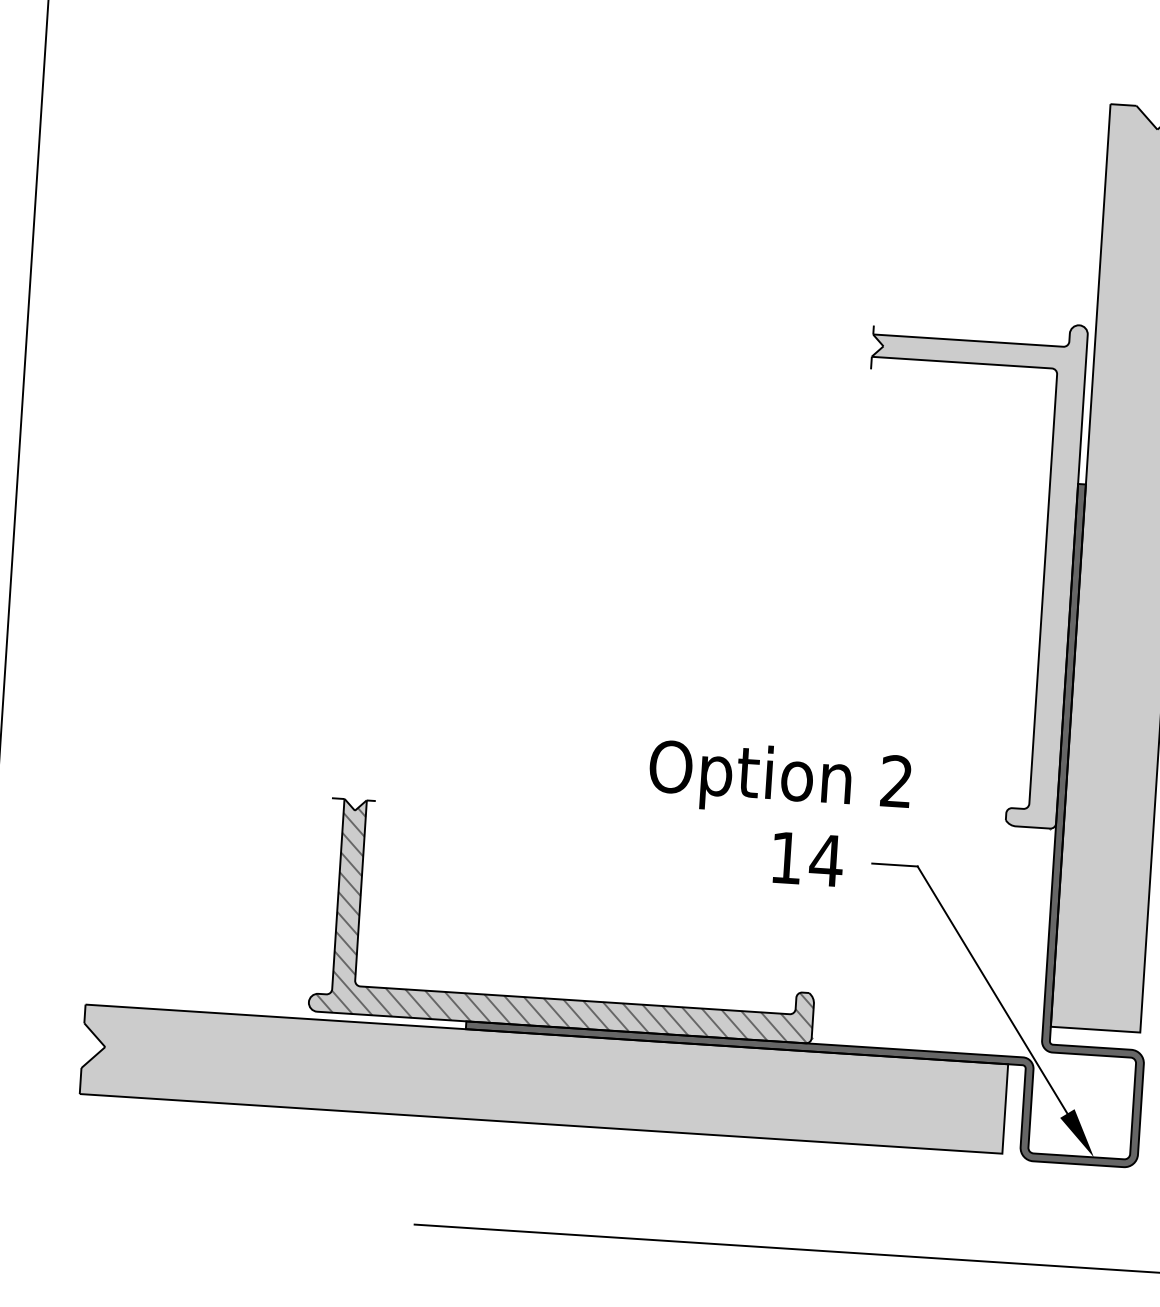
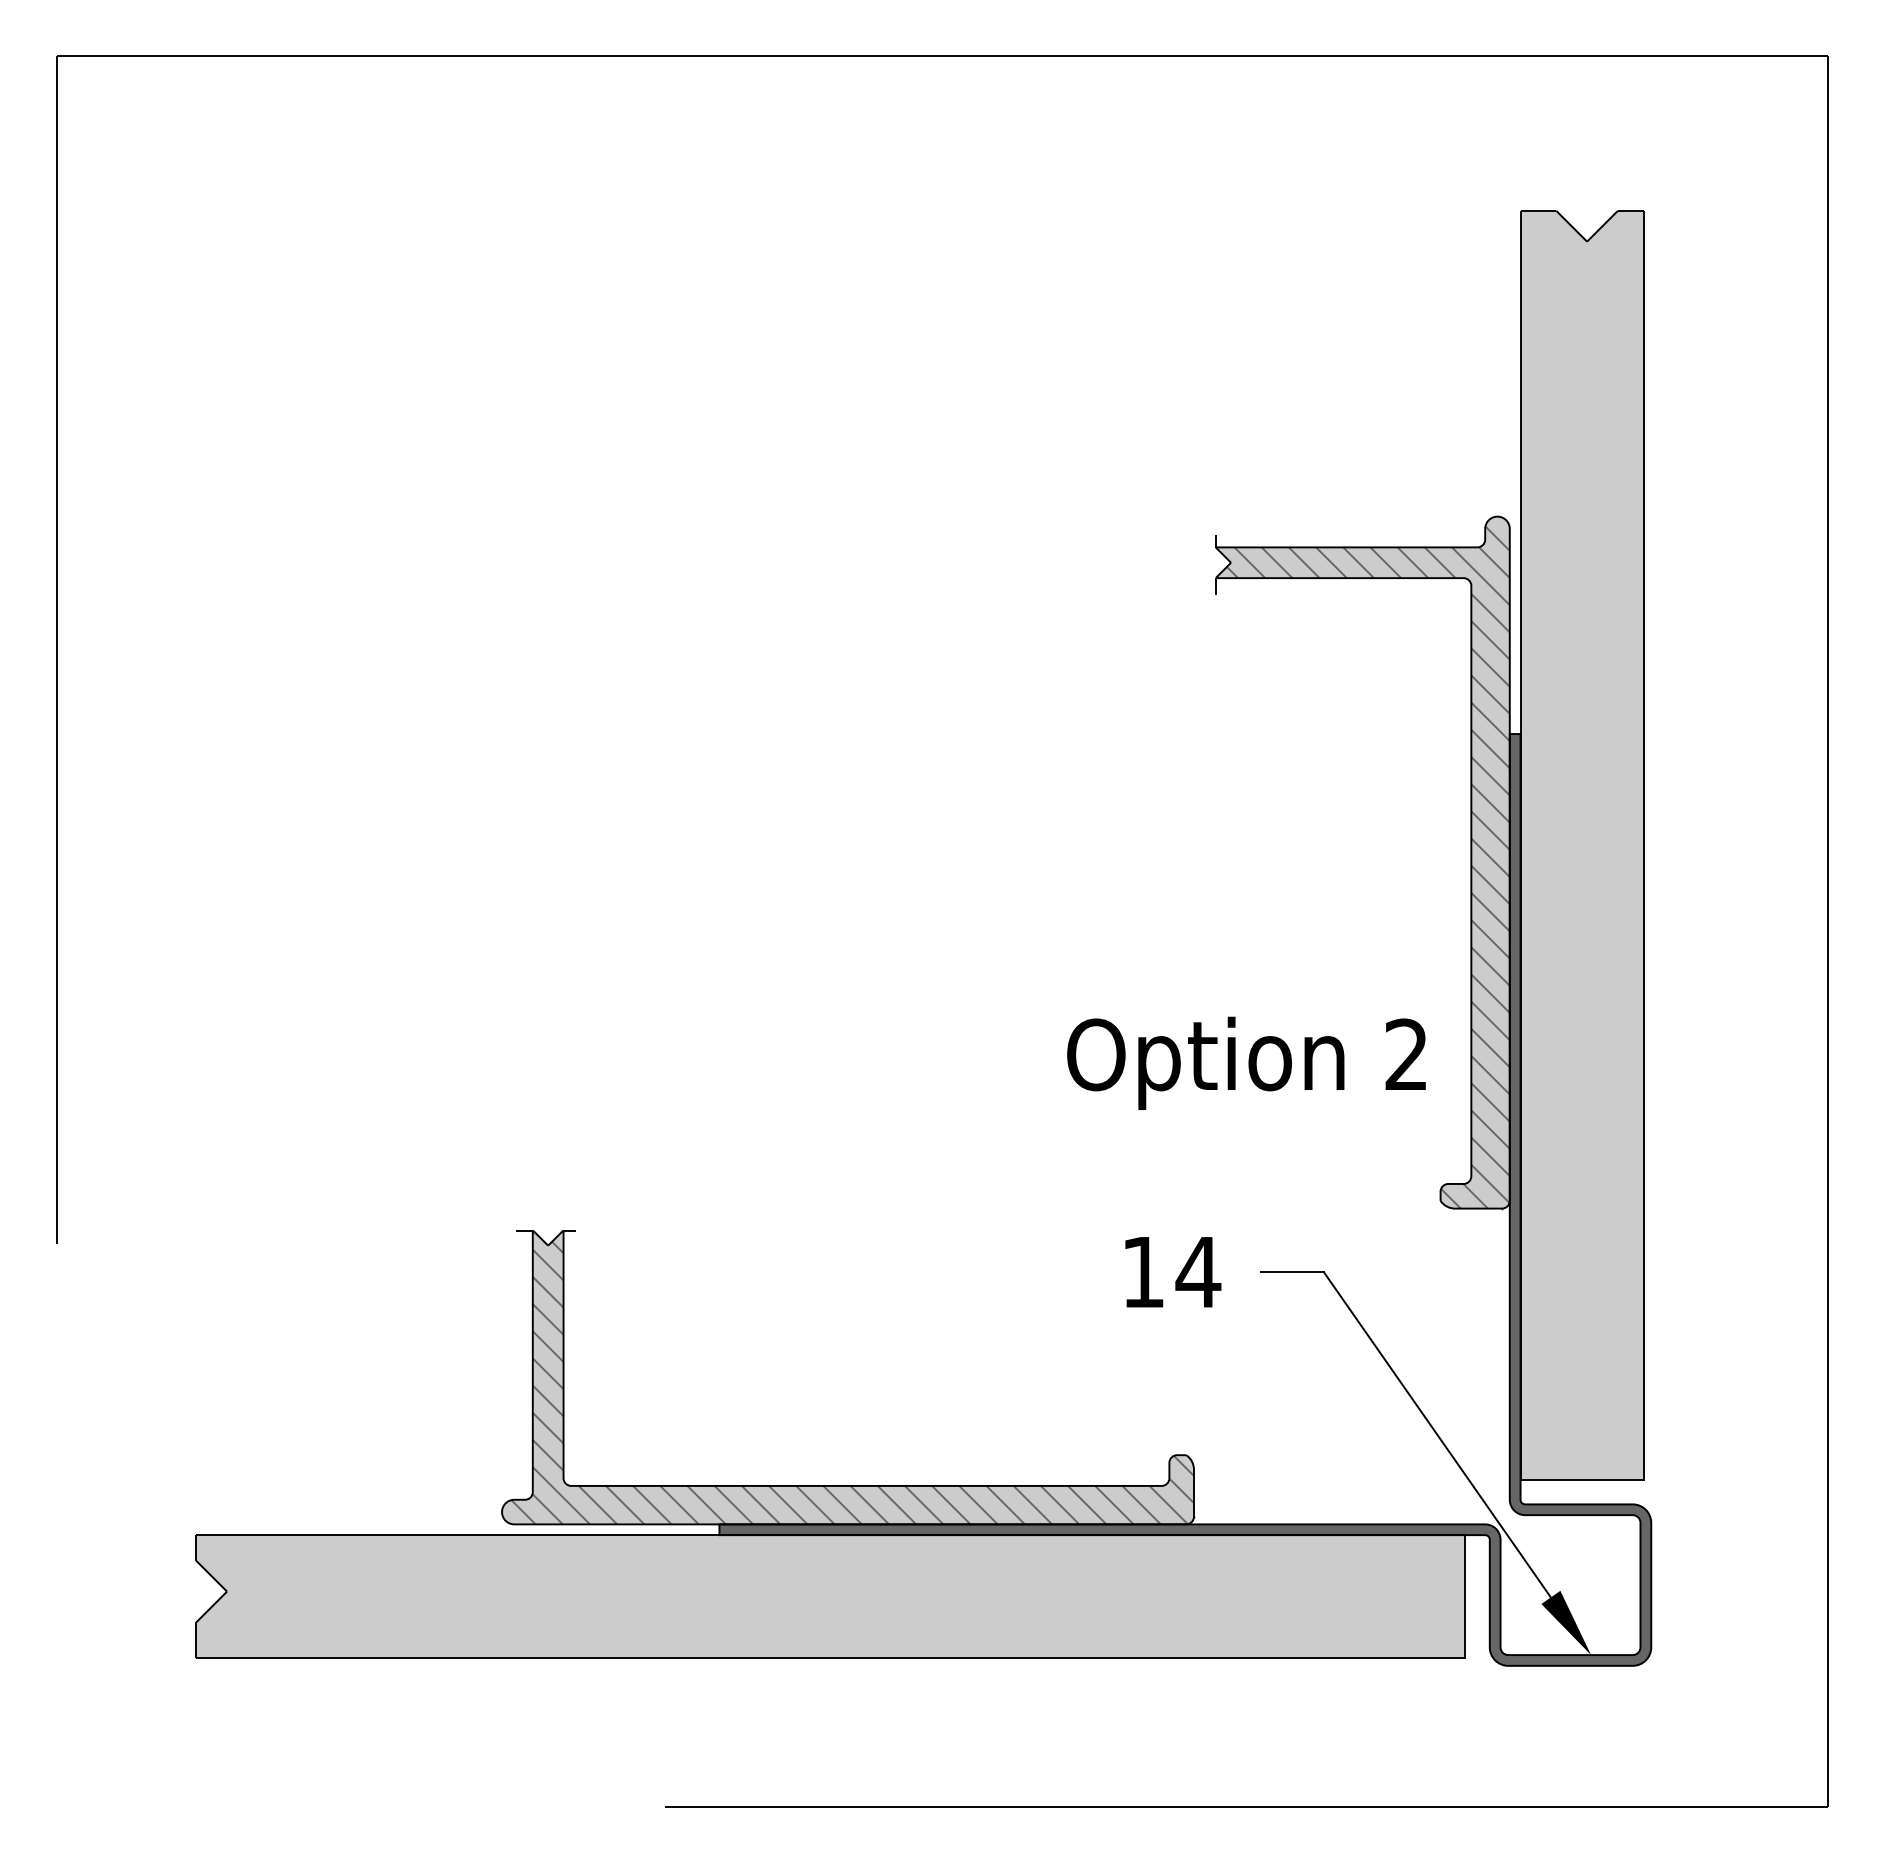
hatch: (968, 574) -> (1367, 867), added
text: (779, 779) -> (1246, 1062), moved

